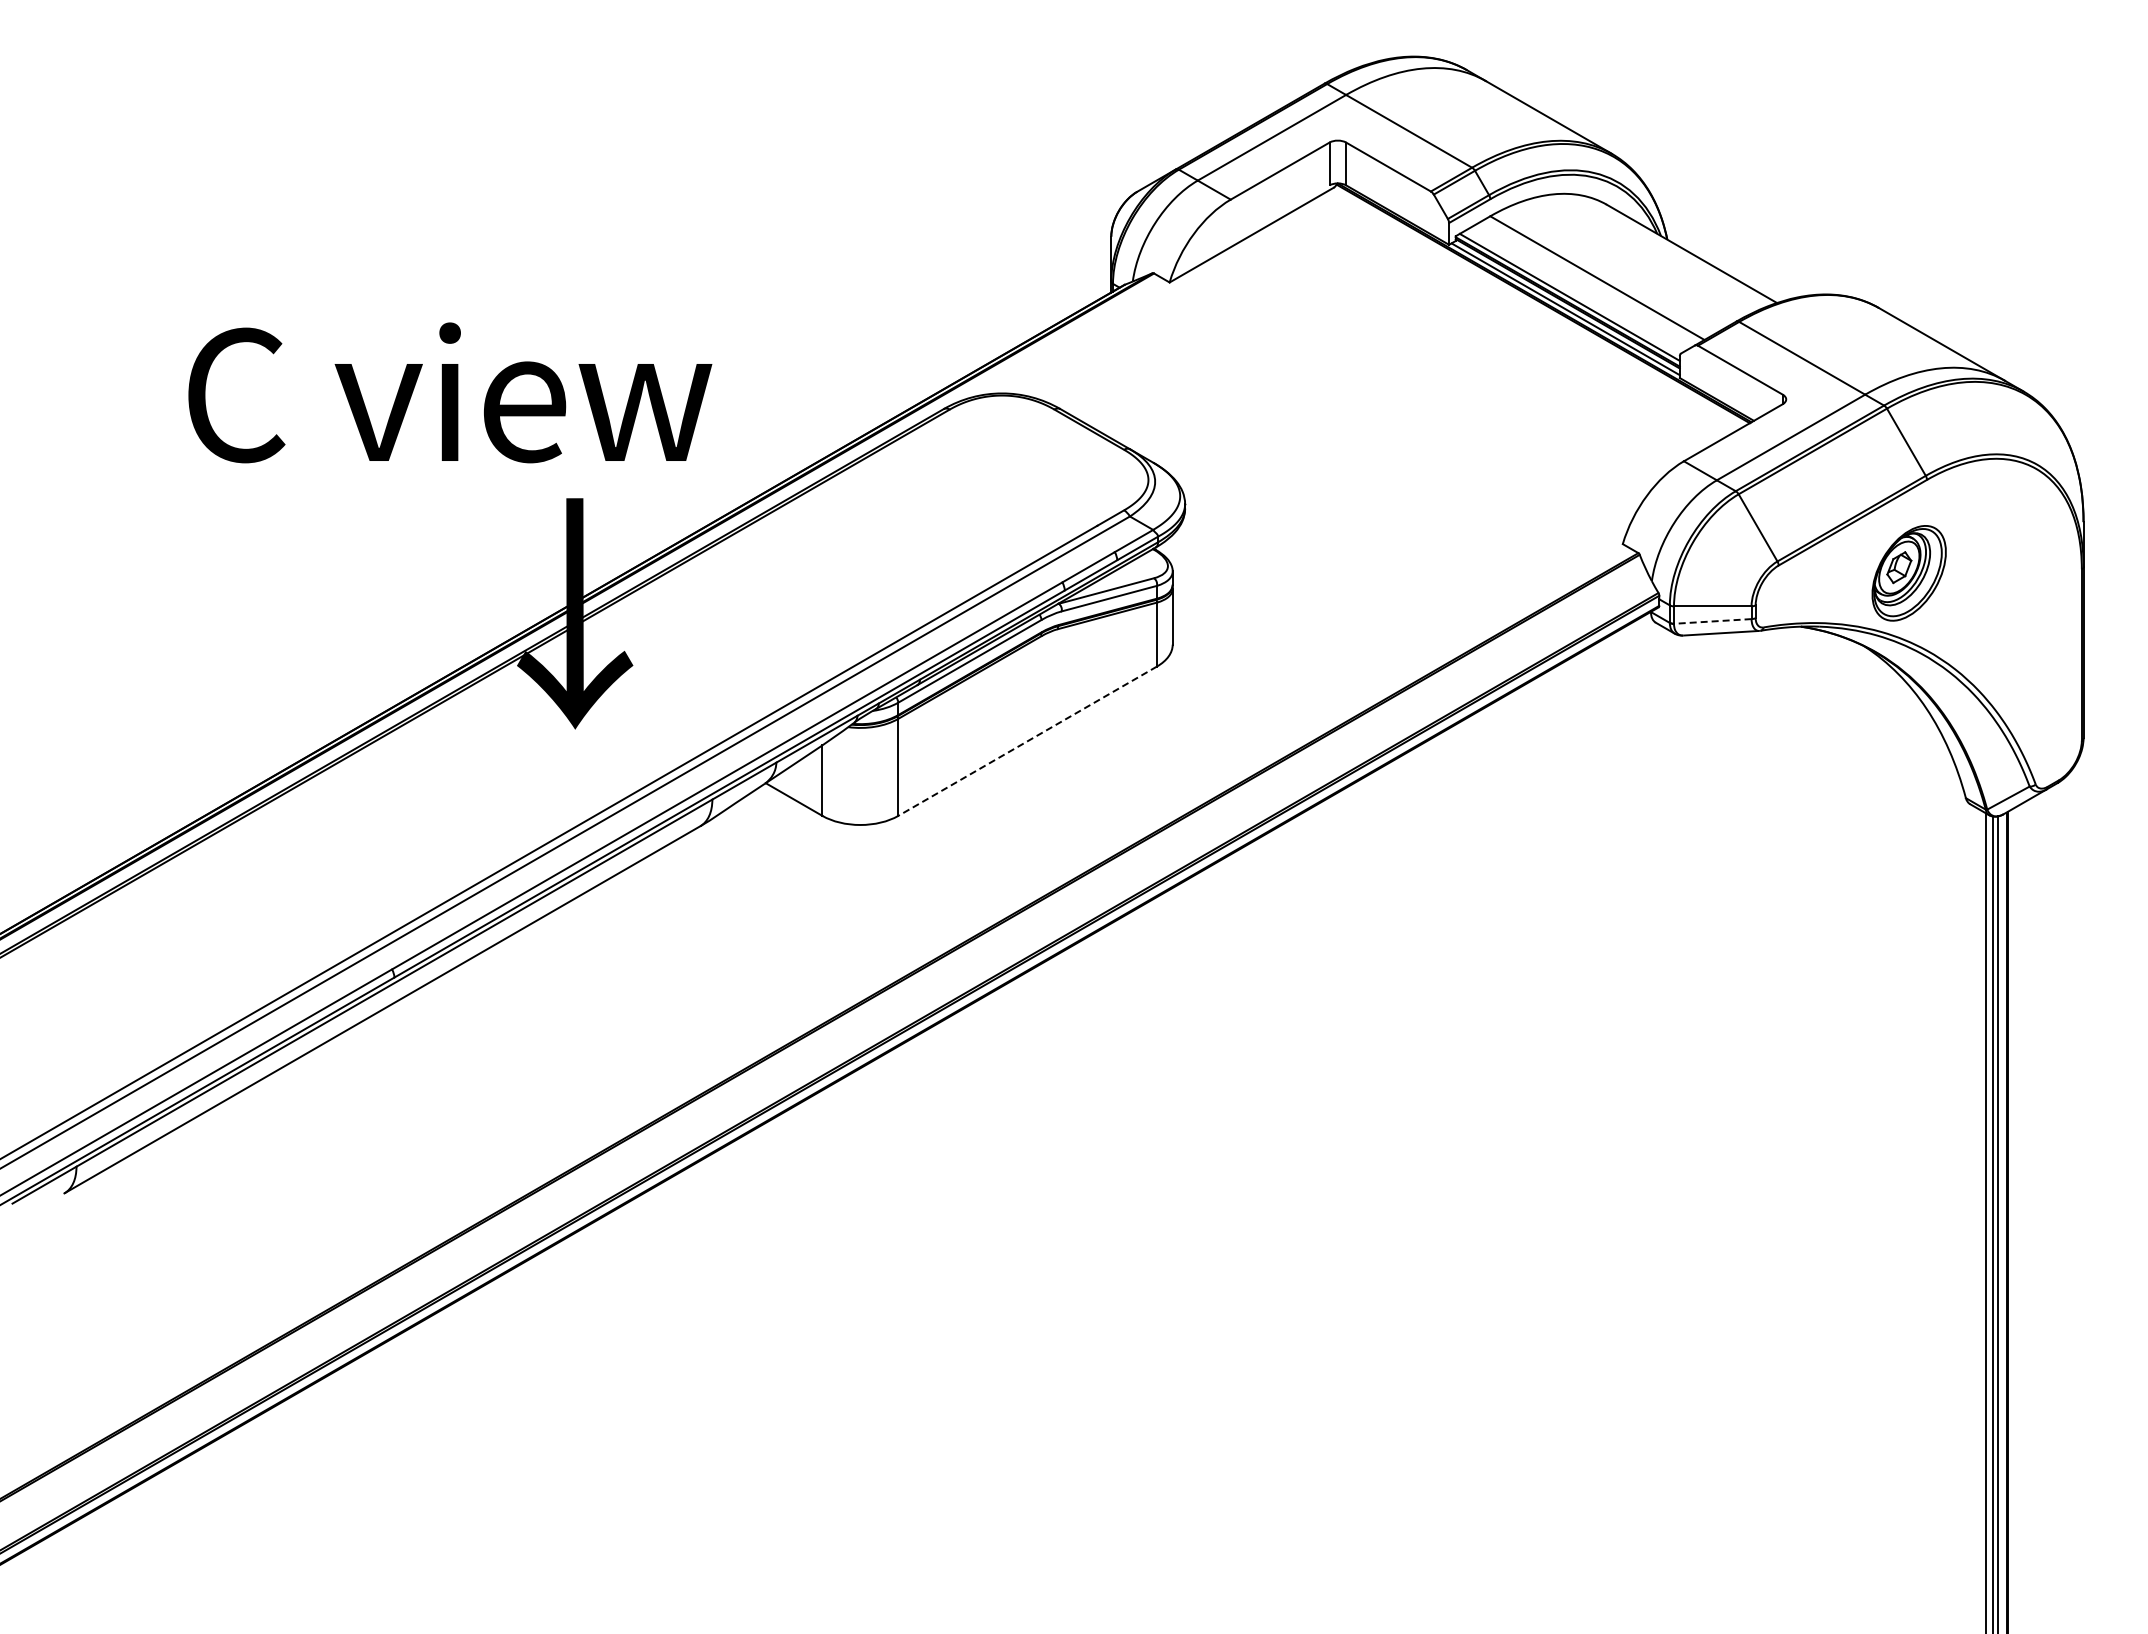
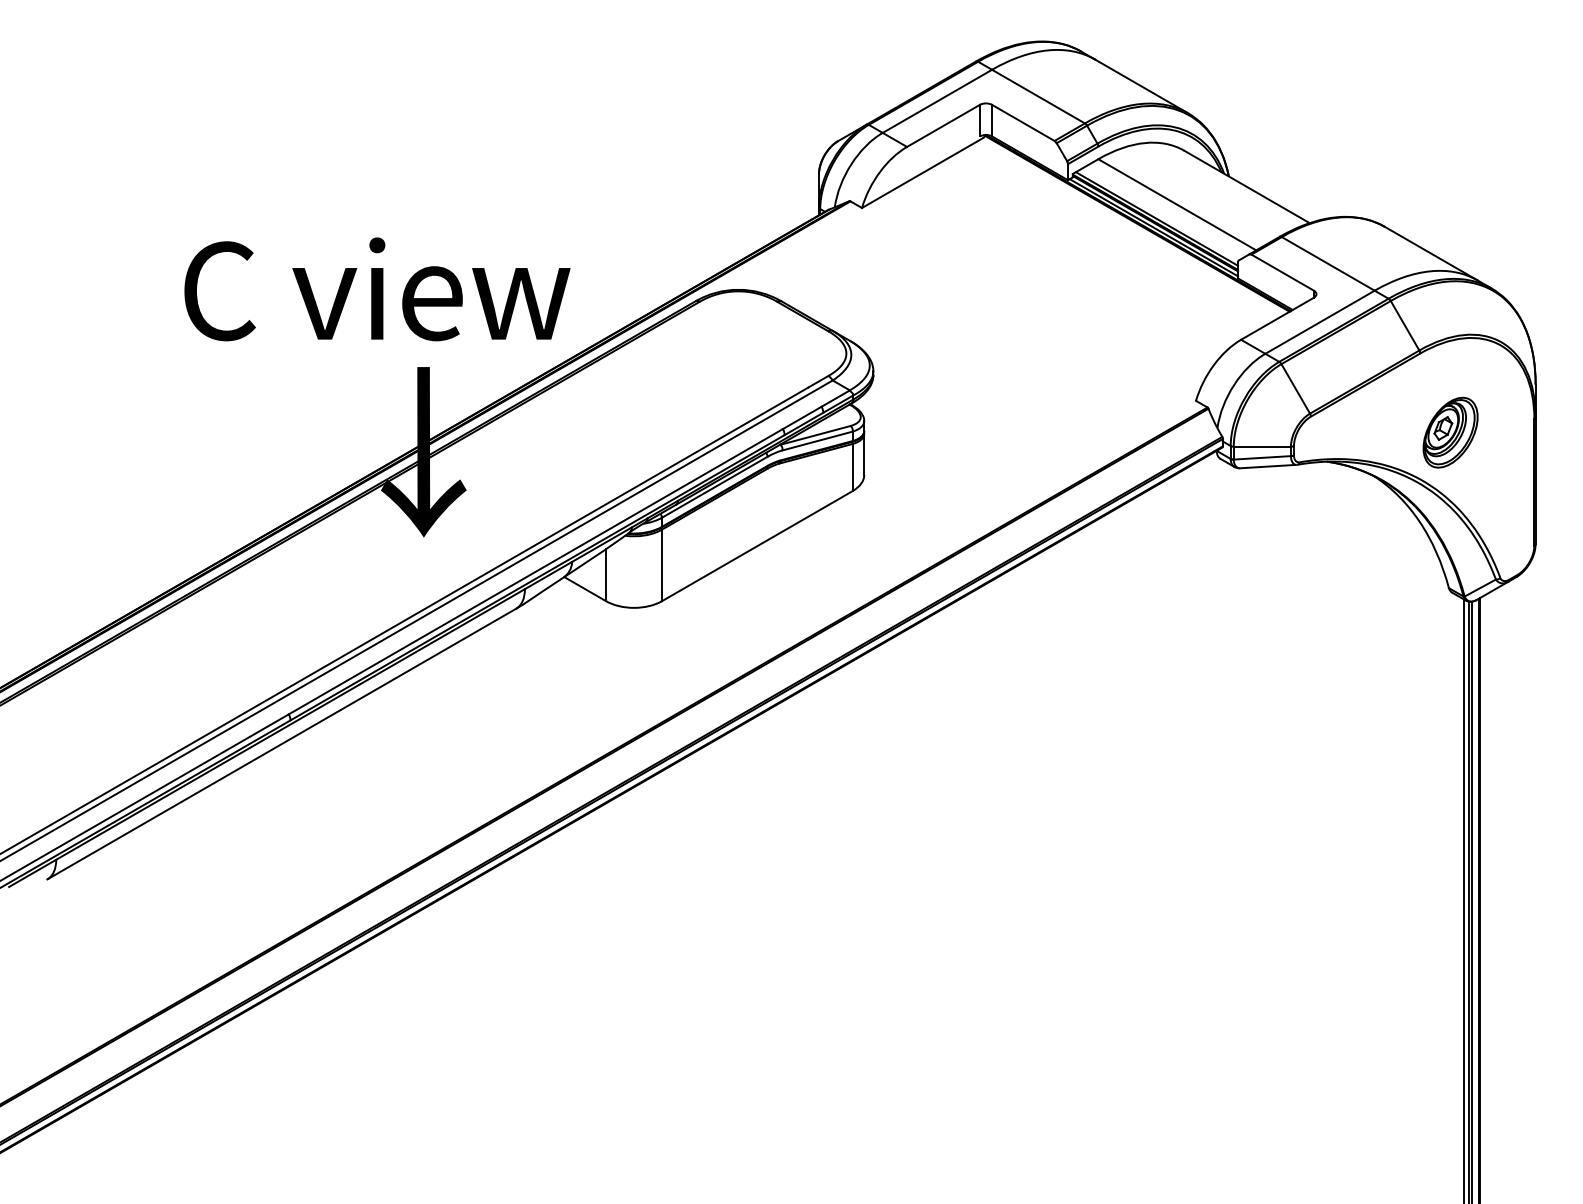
text: (450, 392) -> (377, 289), moved
part: (1908, 573) -> (1450, 432), moved
line: (1712, 621) -> (1262, 457), dashed -> solid
line: (1027, 741) -> (757, 546), dashed -> solid

